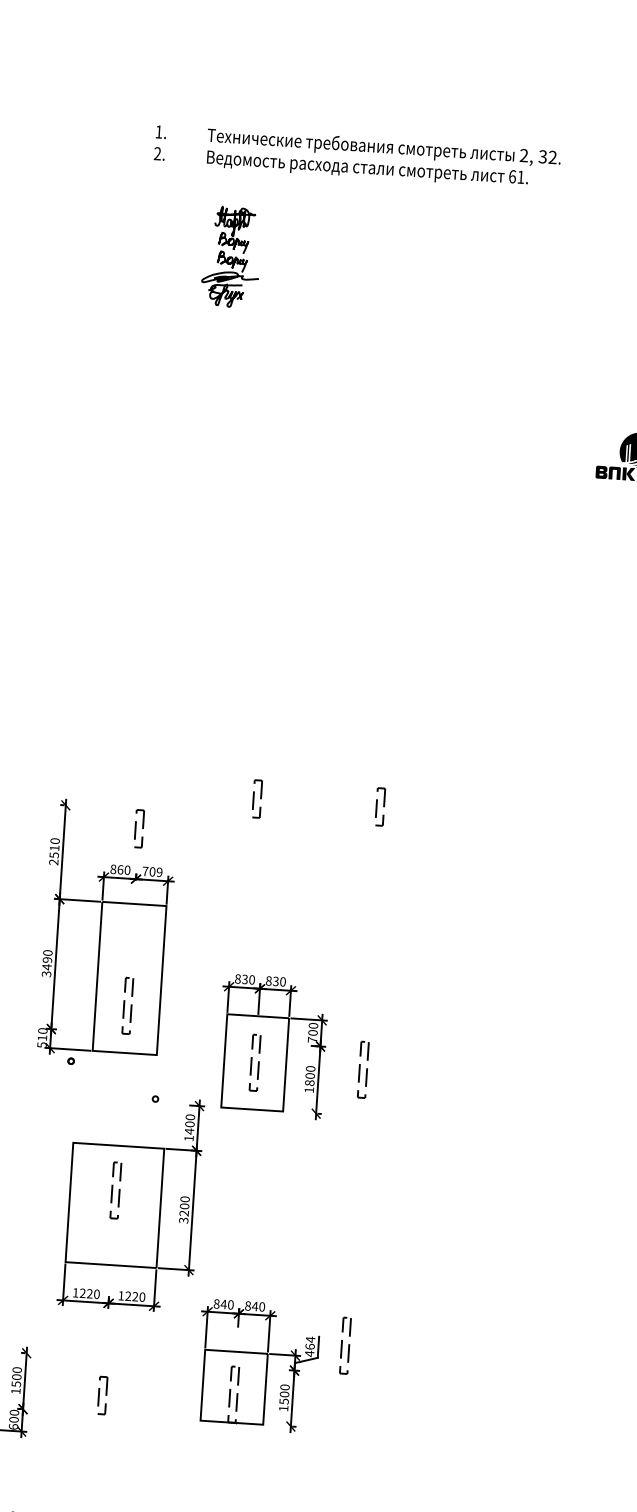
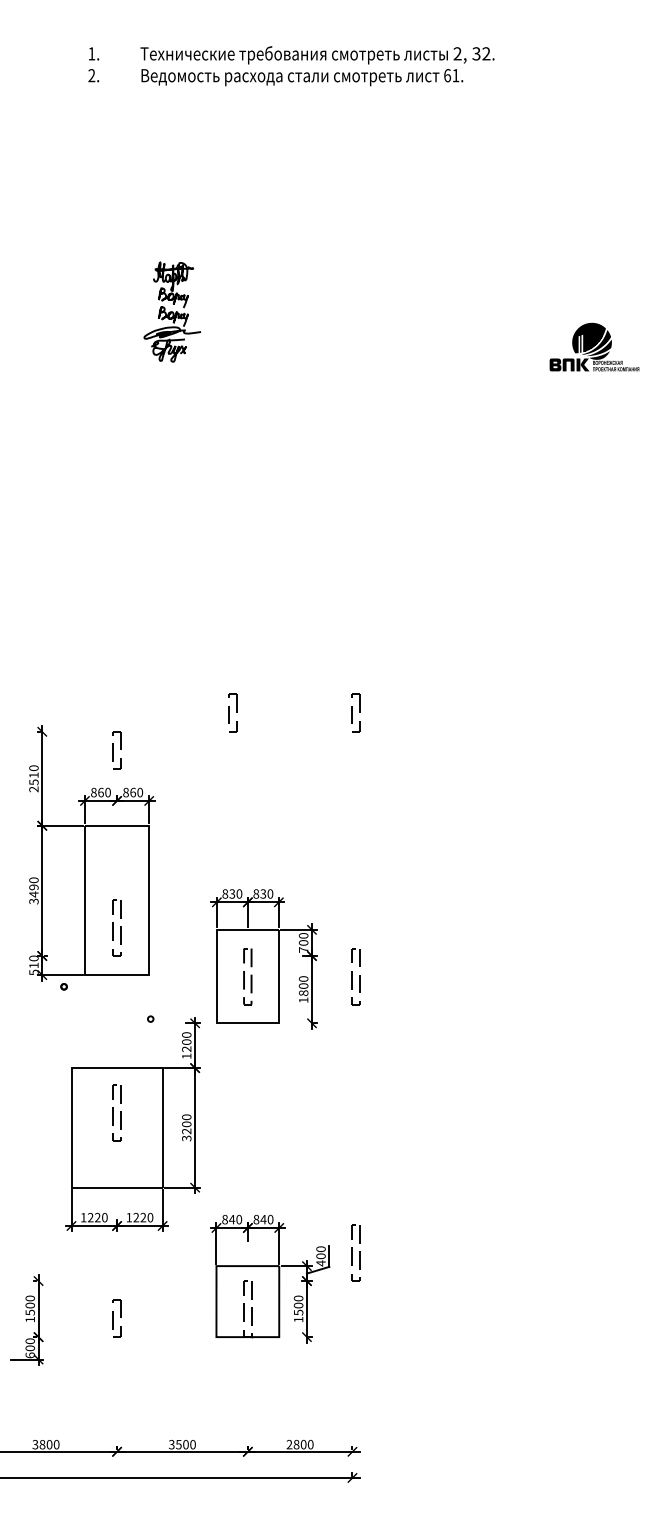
part: (230, 256) -> (171, 311), moved
text: (151, 871) -> (132, 792), 709 -> 860
text: (189, 1131) -> (186, 1049), 1400 -> 1200
text: (309, 1342) -> (320, 1252), 464 -> 400

